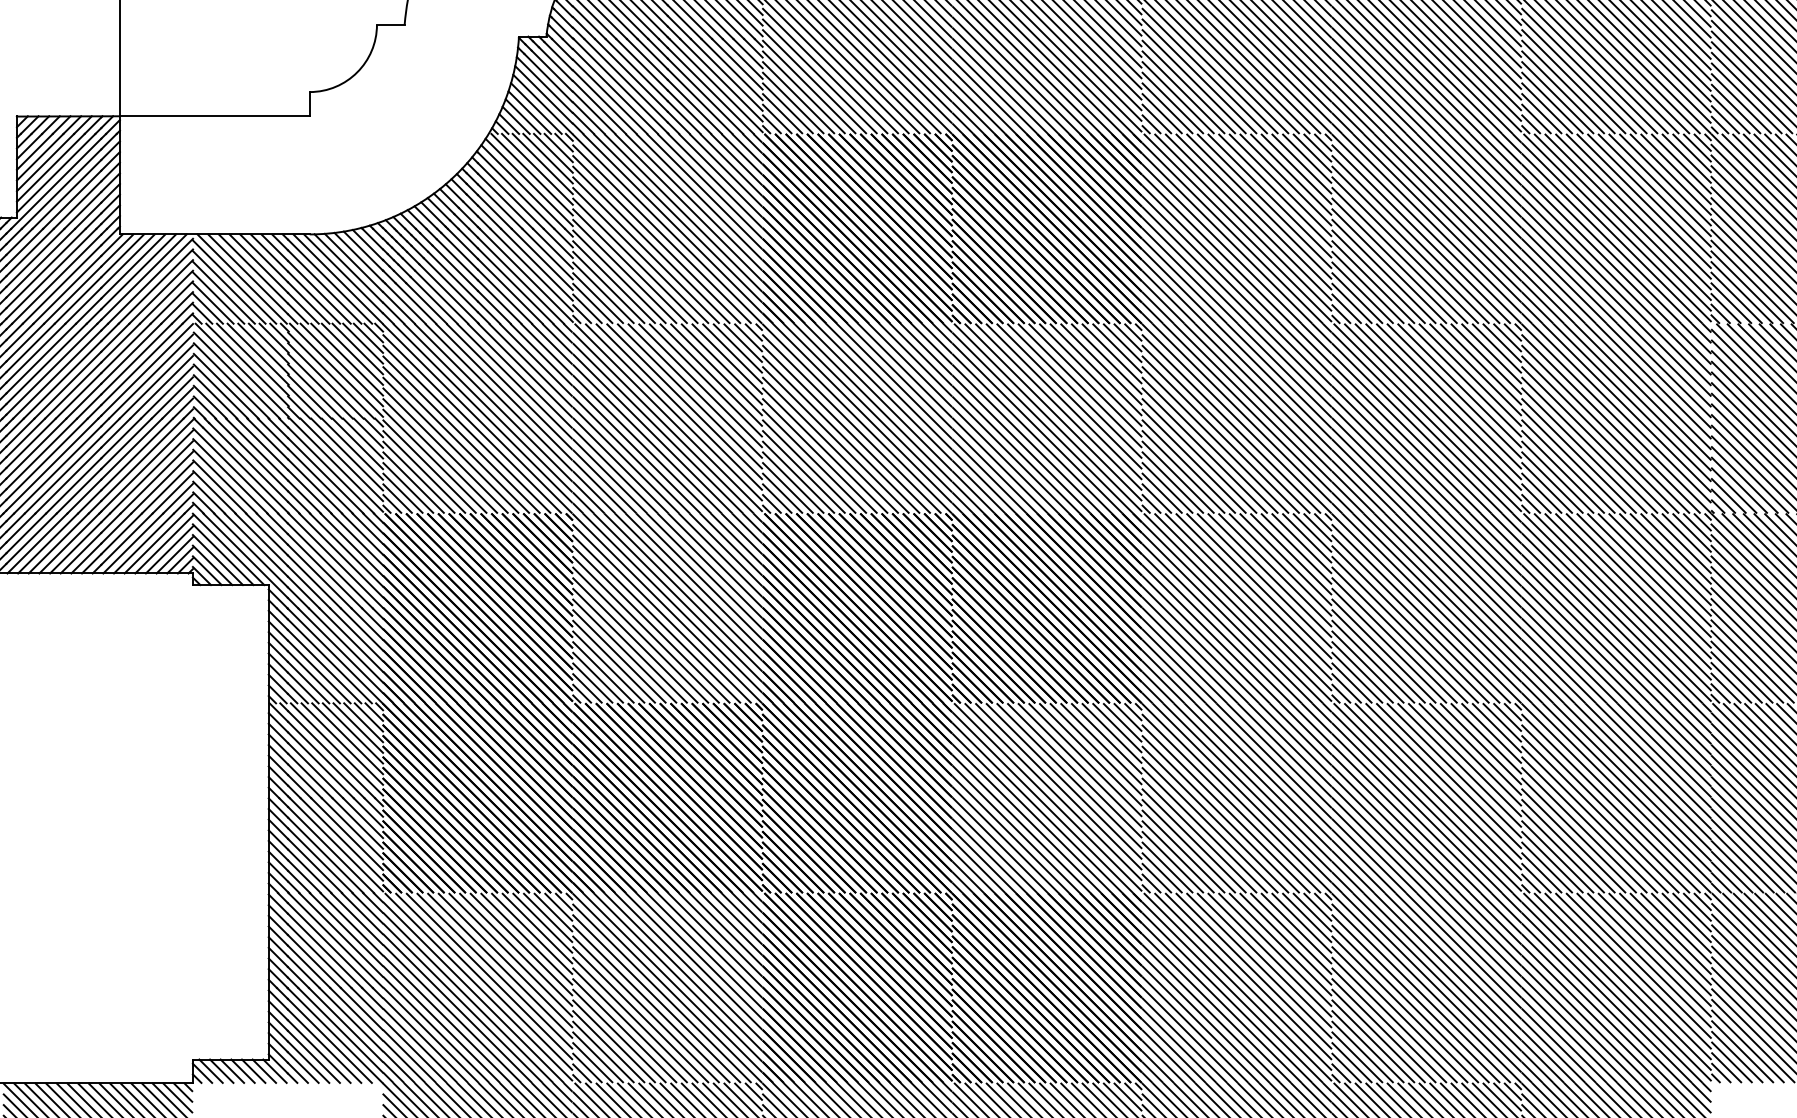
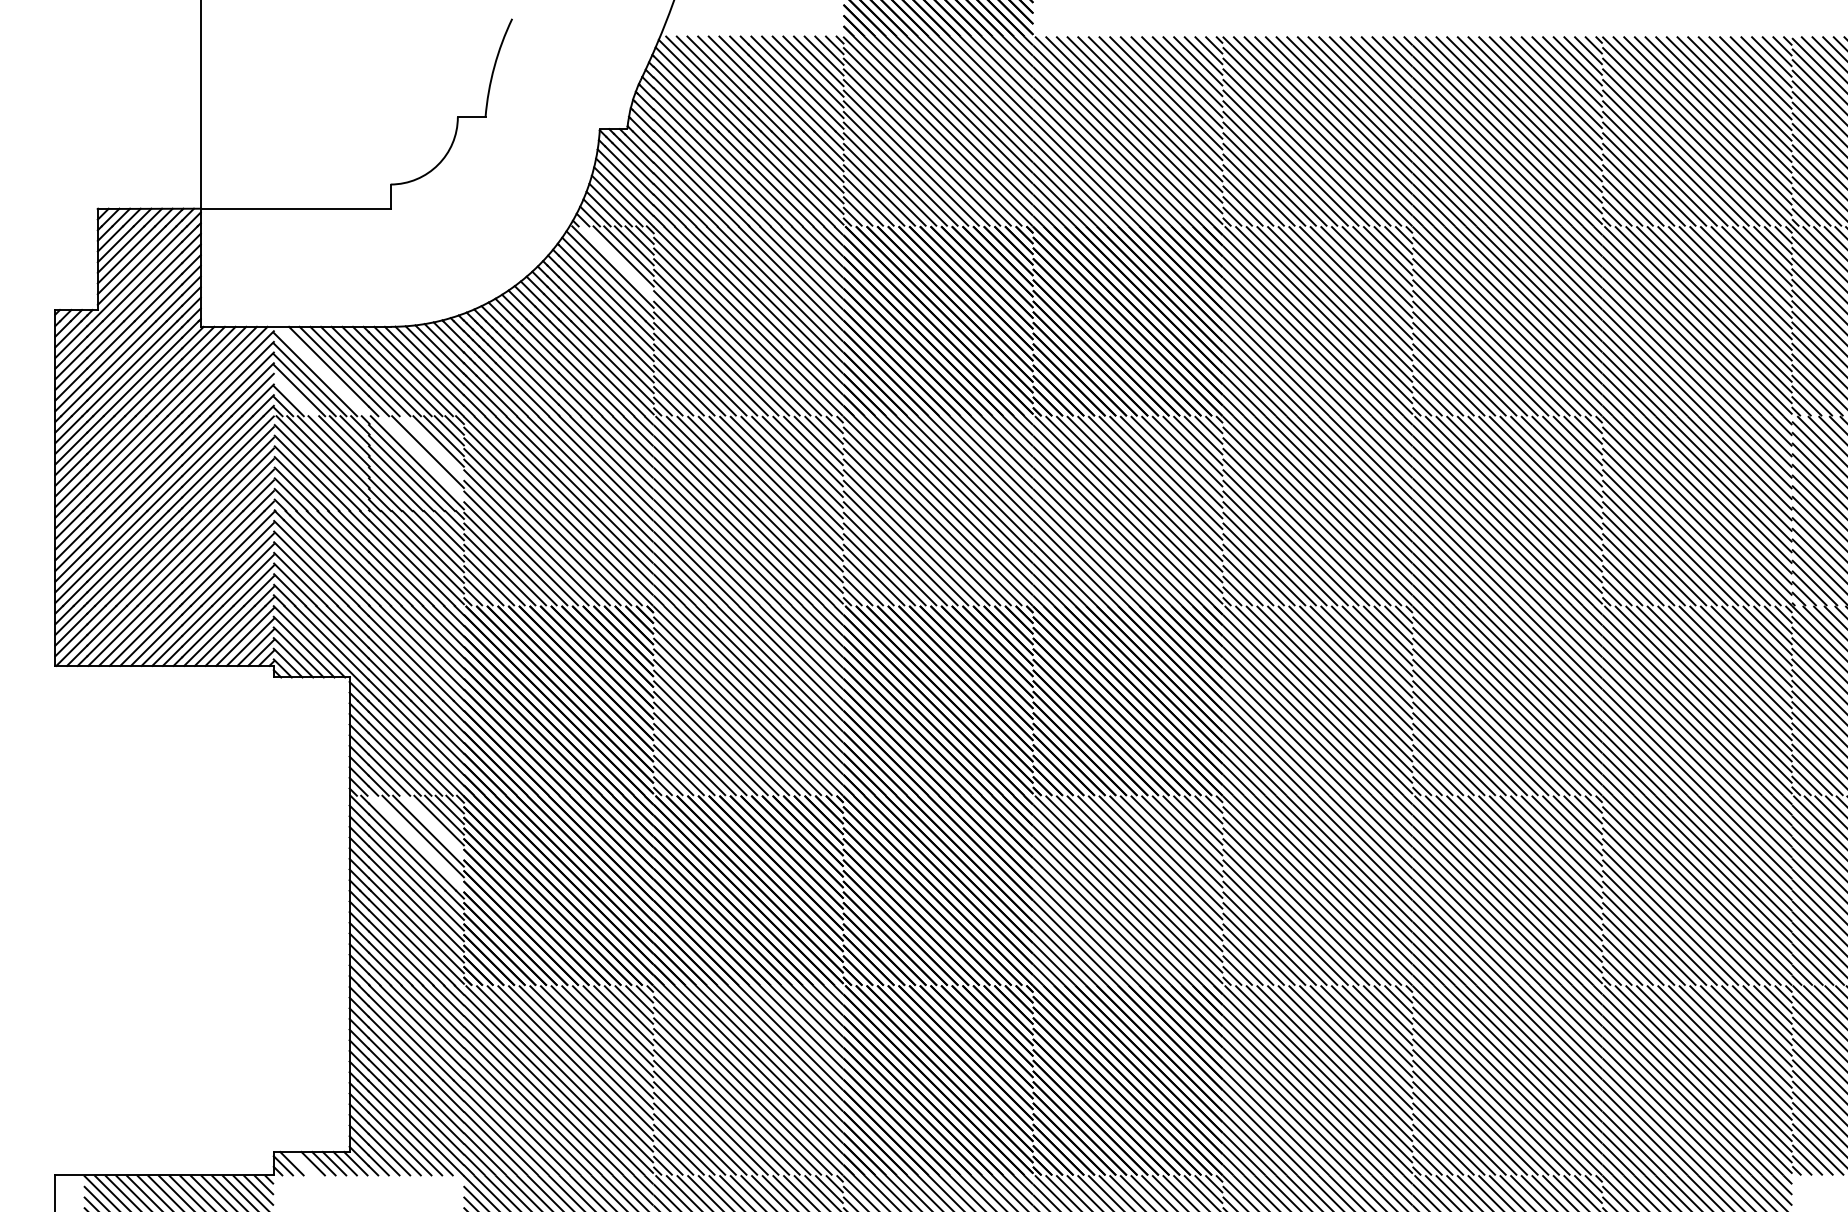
line: (536, 169) -> (617, 261), removed
line: (241, 279) -> (322, 371), removed
line: (212, 303) -> (293, 395), removed
line: (351, 354) -> (432, 446), removed
line: (341, 365) -> (422, 457), removed
line: (352, 733) -> (433, 825), removed
line: (336, 749) -> (417, 841), removed
line: (221, 1071) -> (302, 1163), removed

